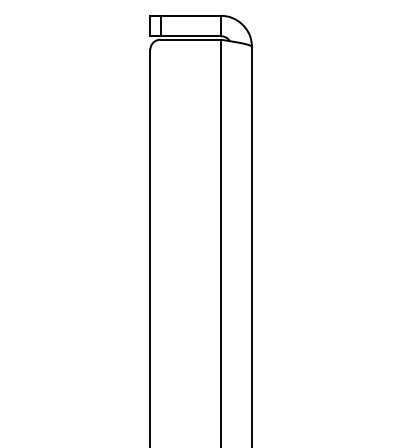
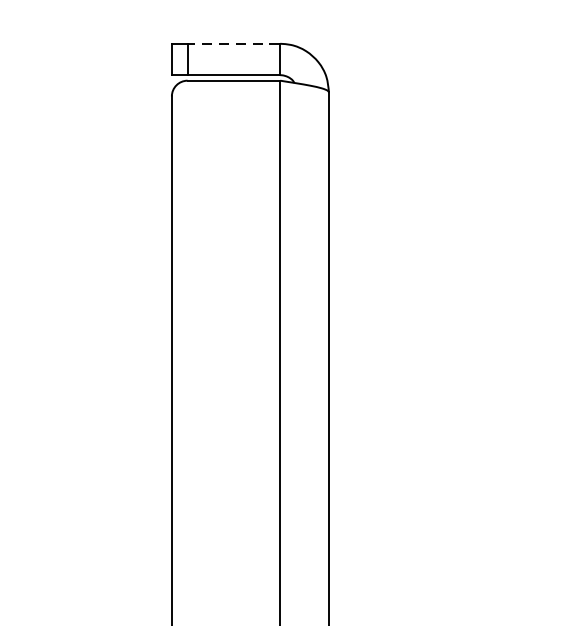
line: (190, 15) -> (233, 43), solid -> dashed

